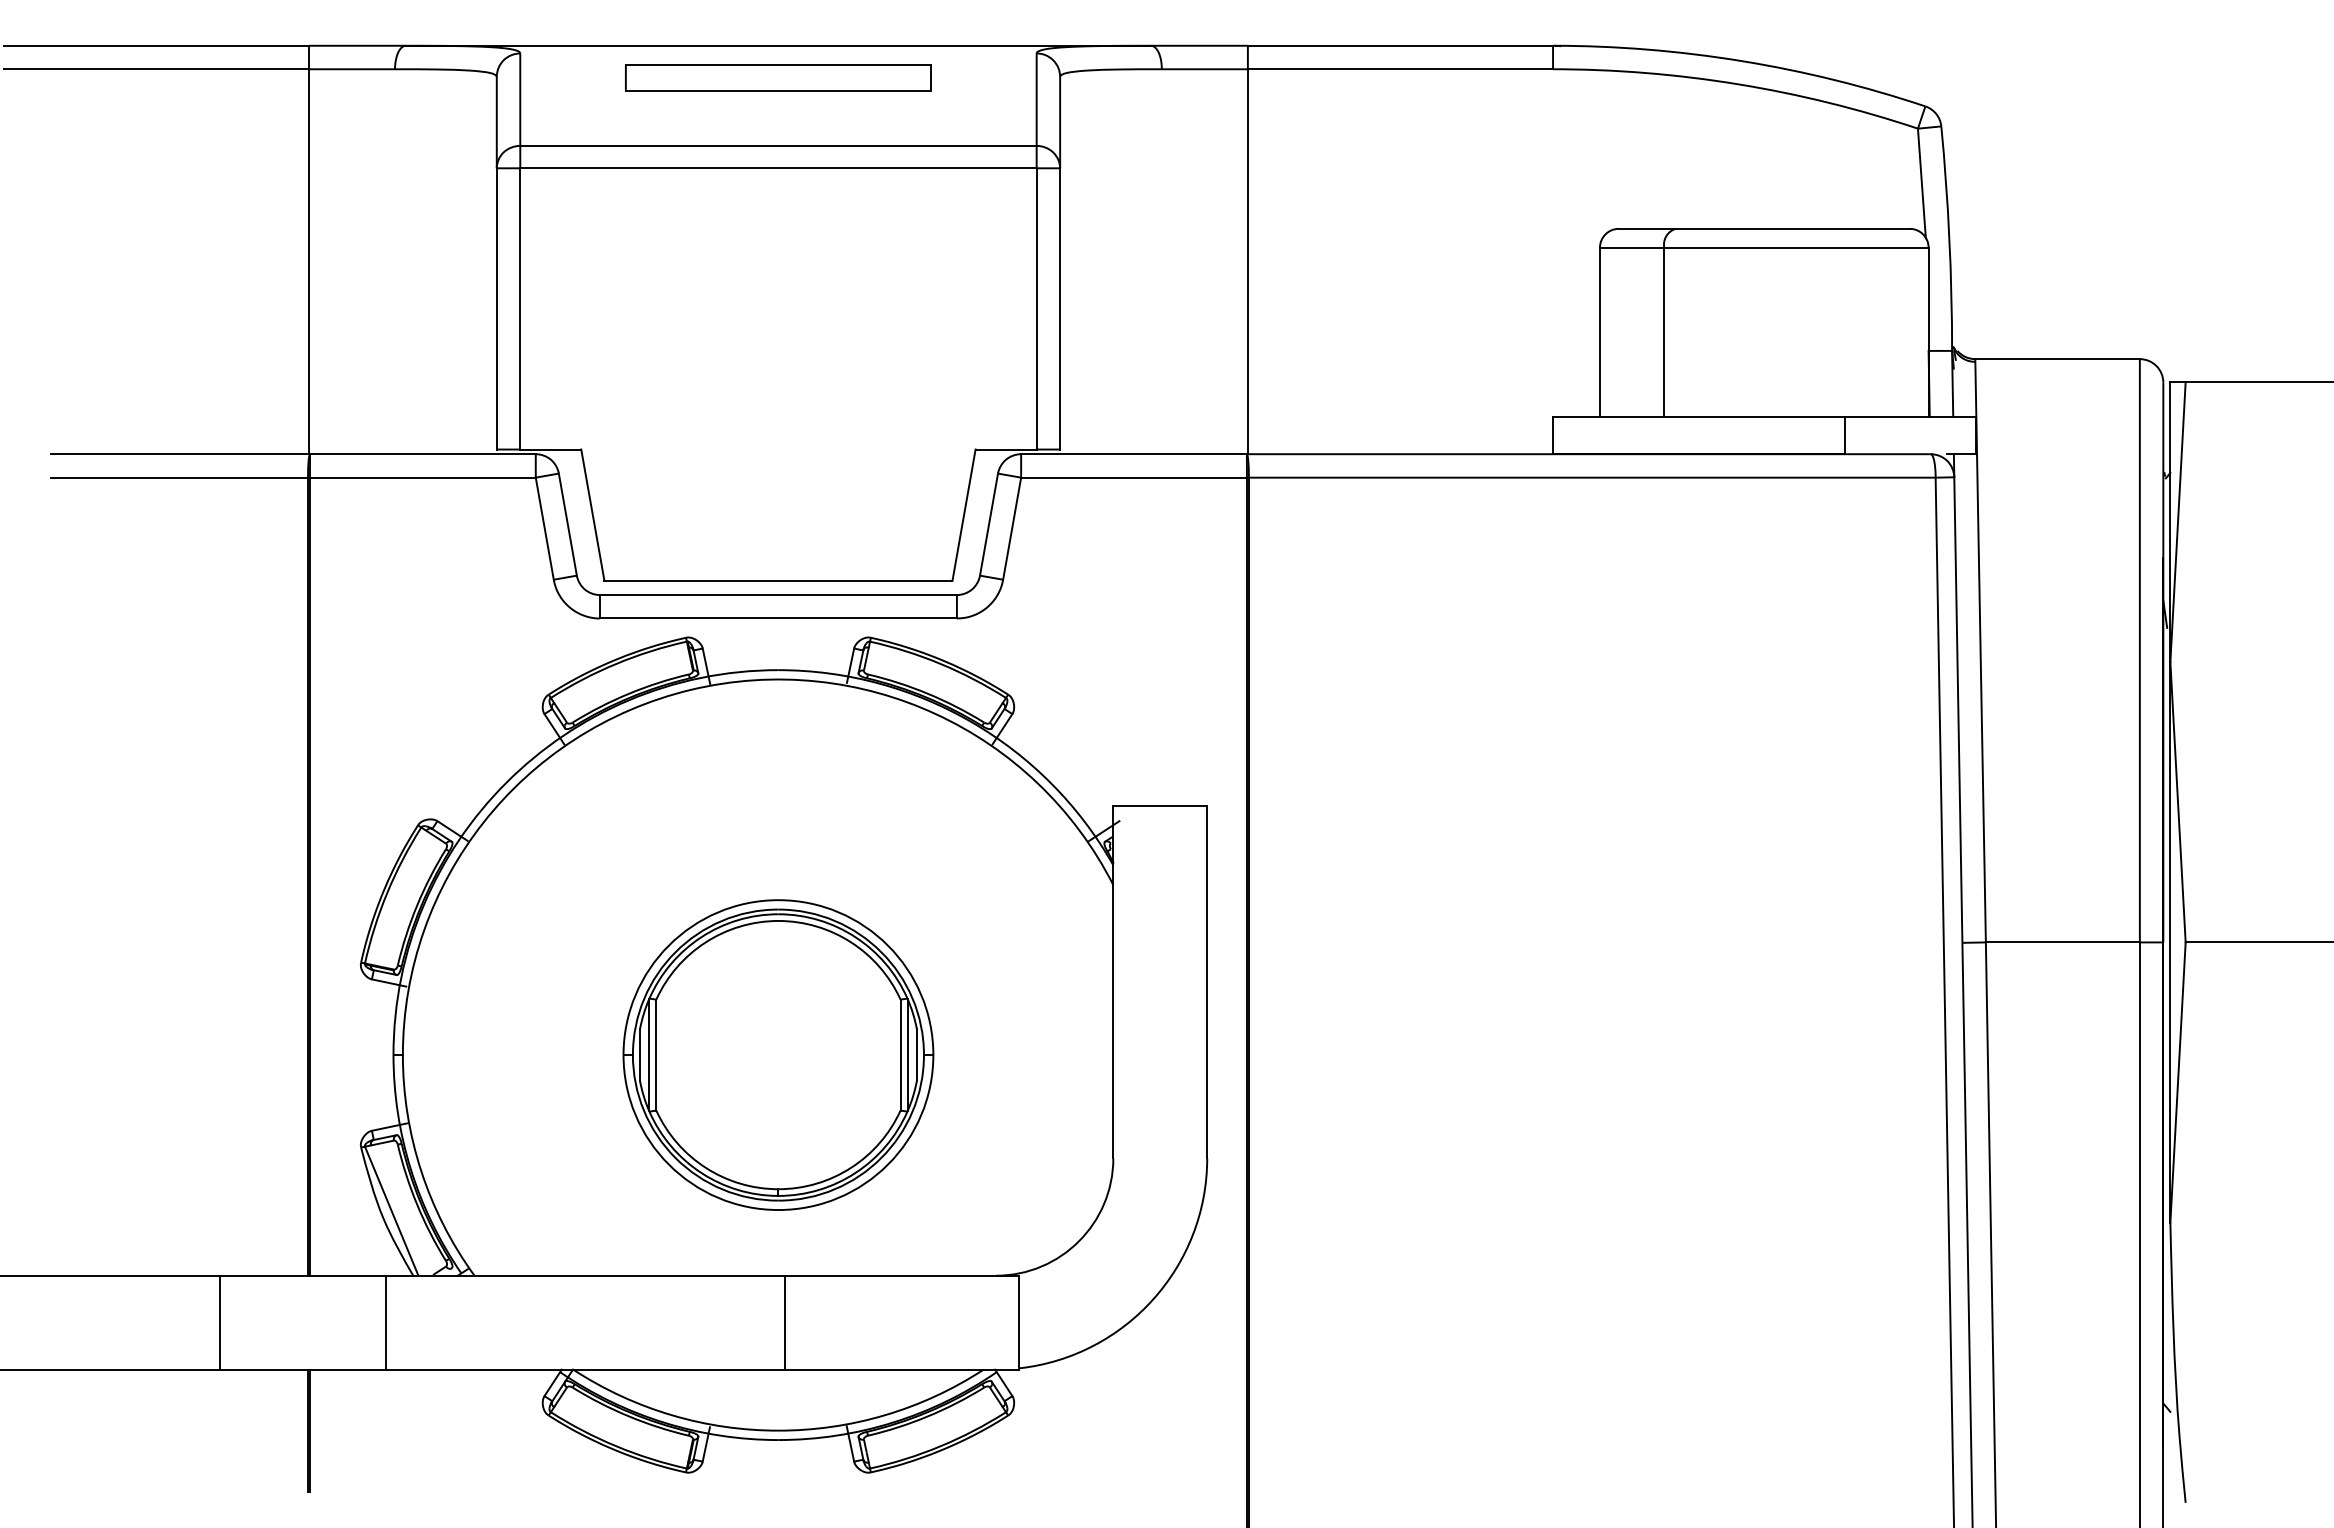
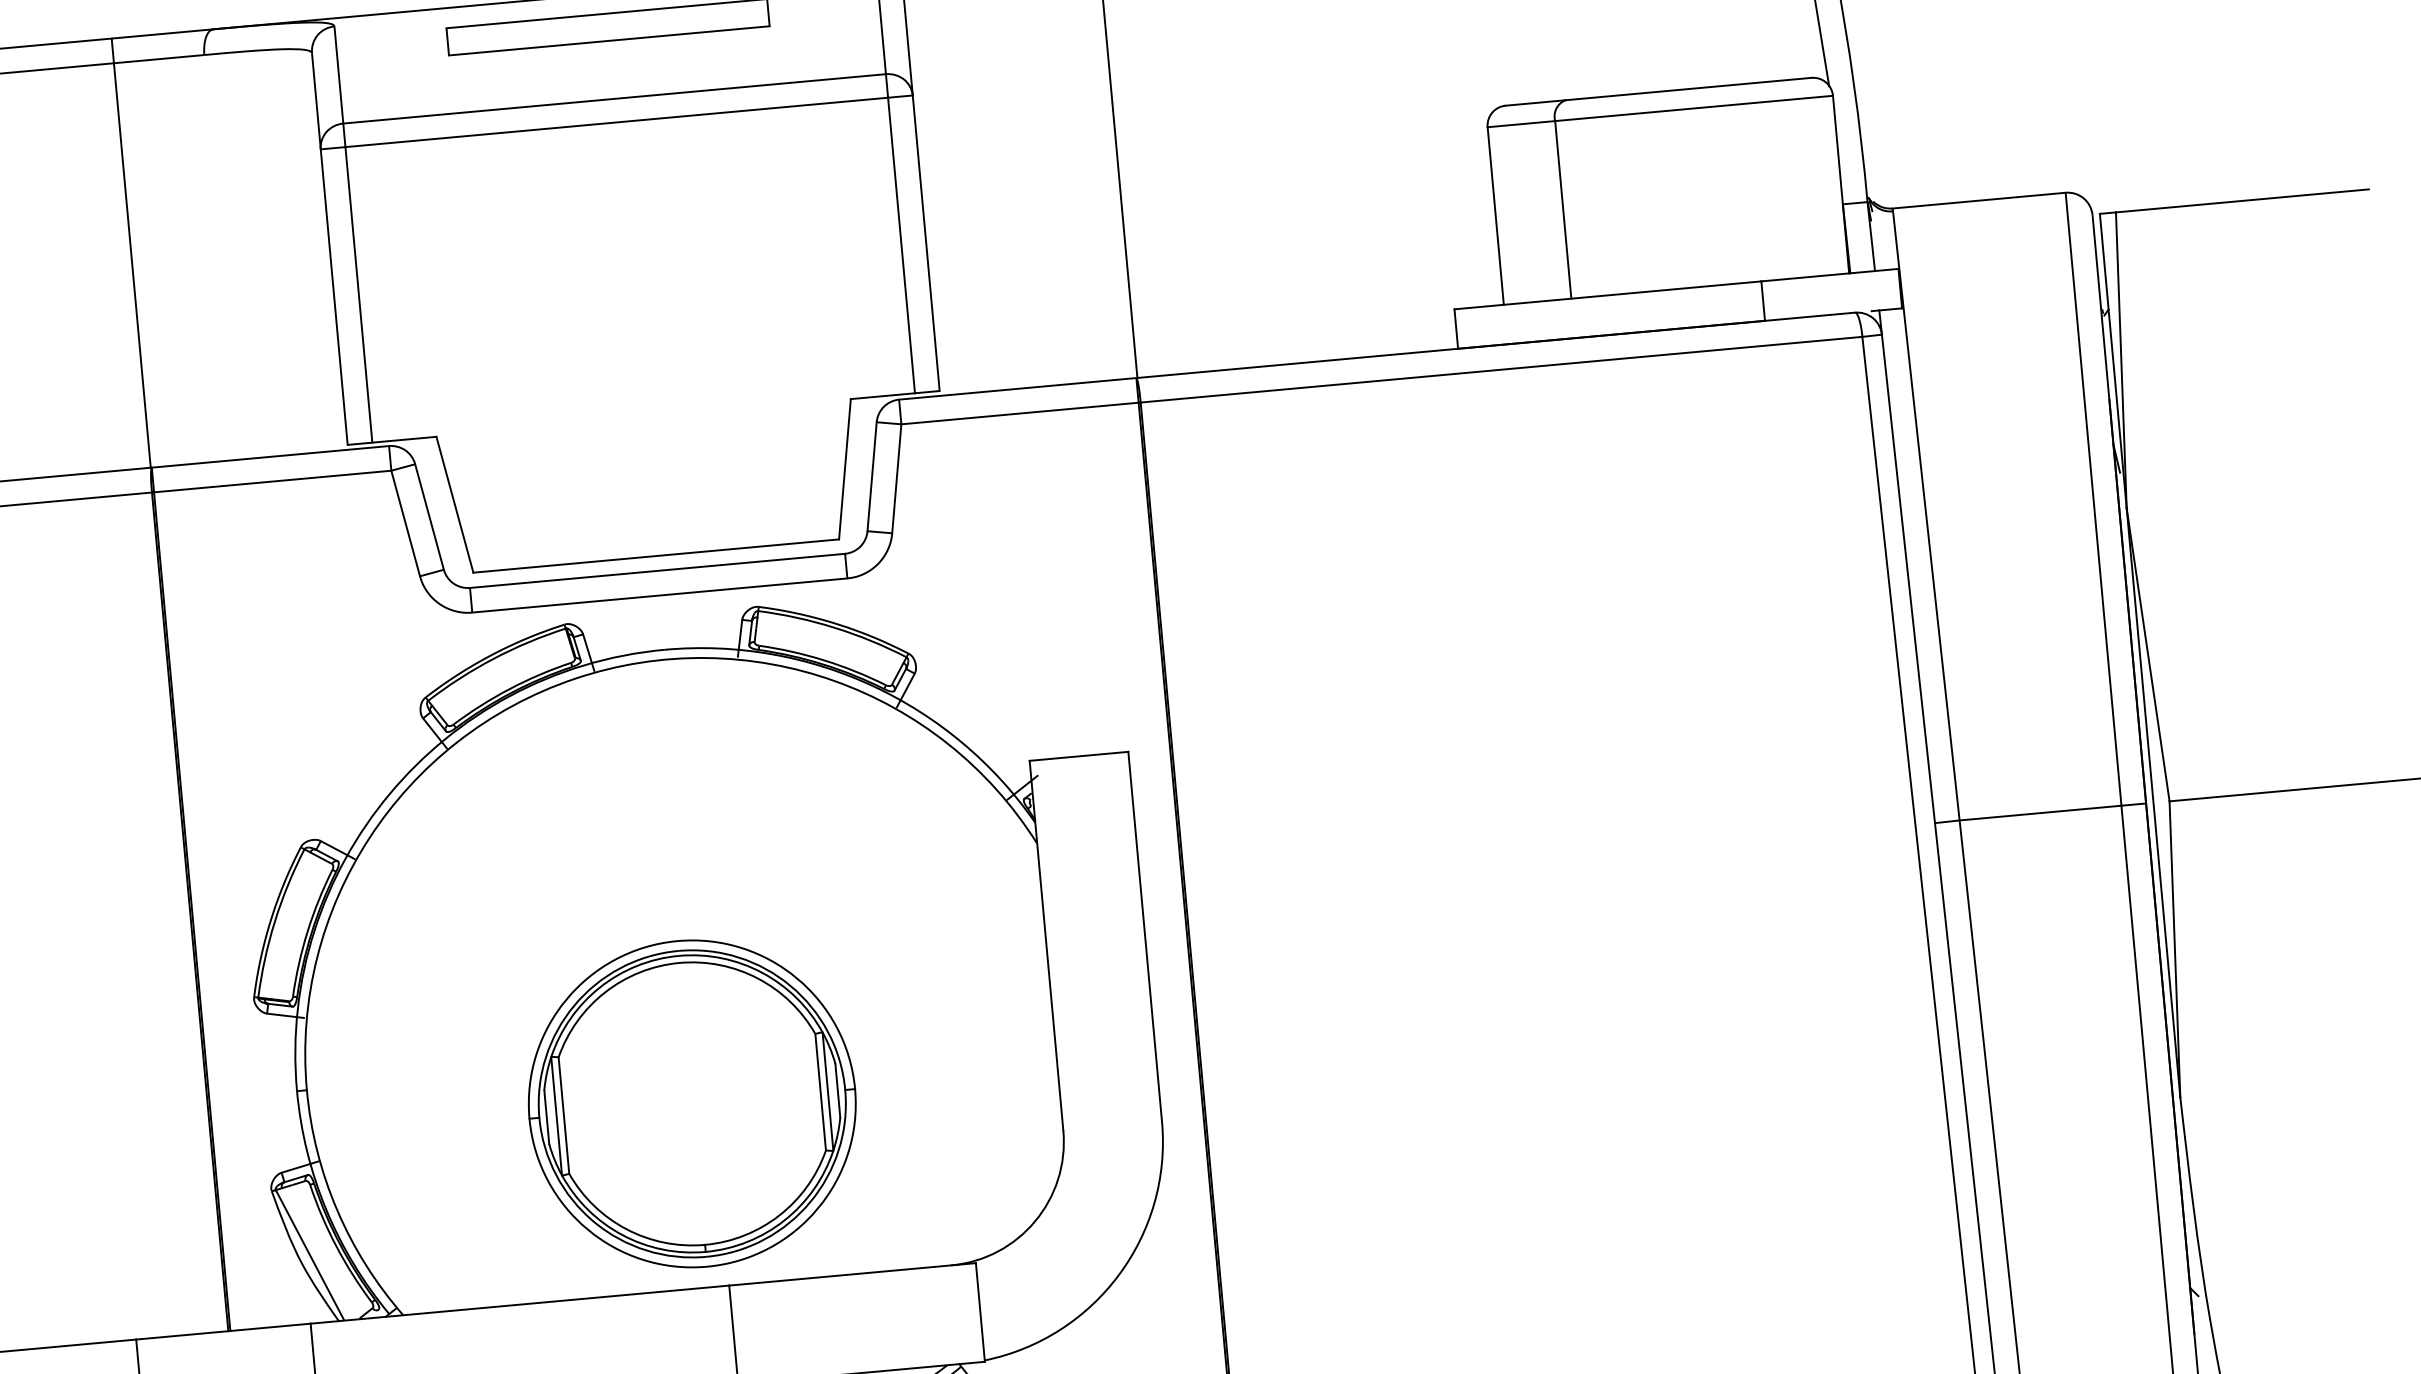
part: (778, 1054) -> (692, 1103), moved

